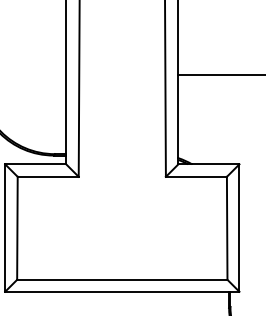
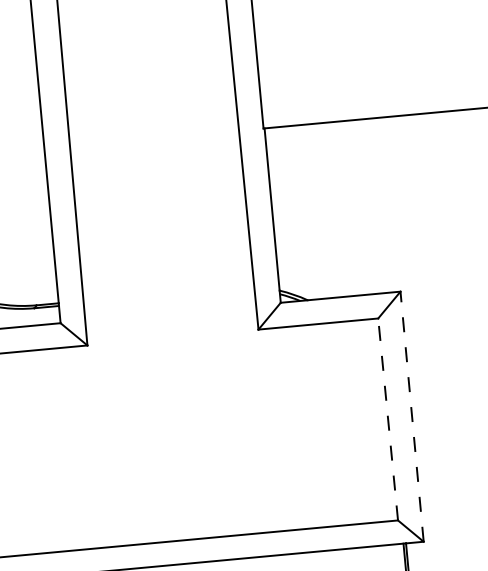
line: (227, 227) -> (388, 417), solid -> dashed
line: (239, 228) -> (412, 417), solid -> dashed

